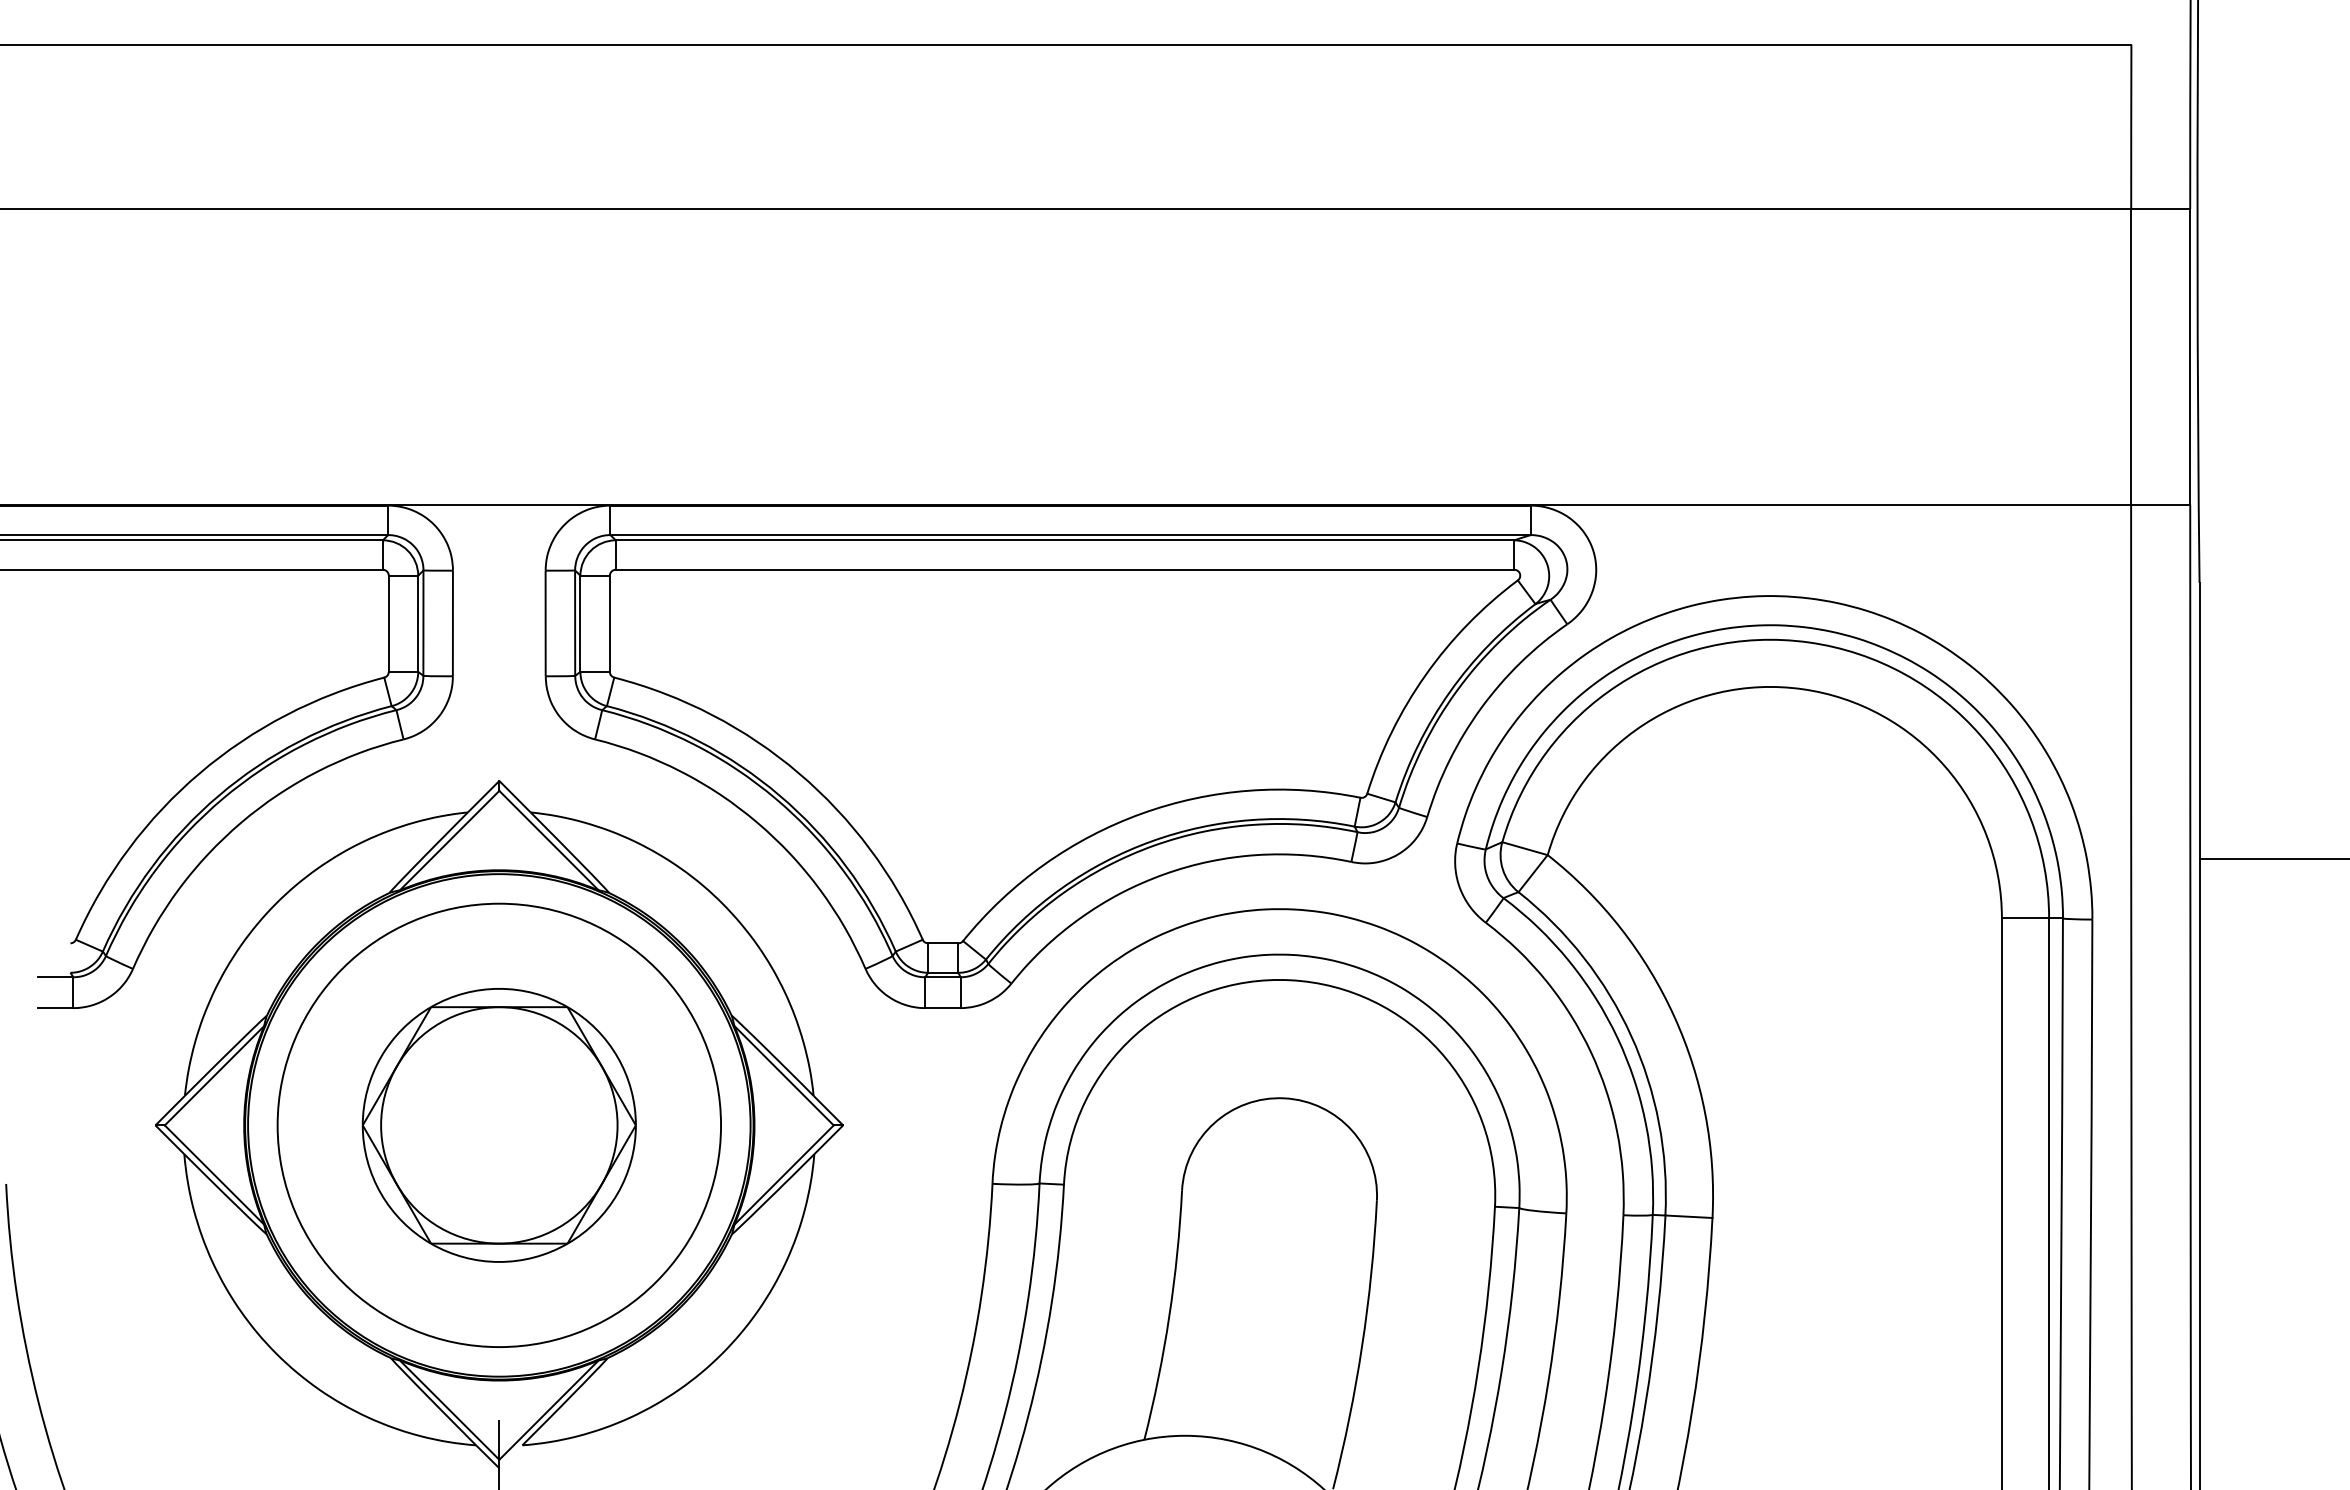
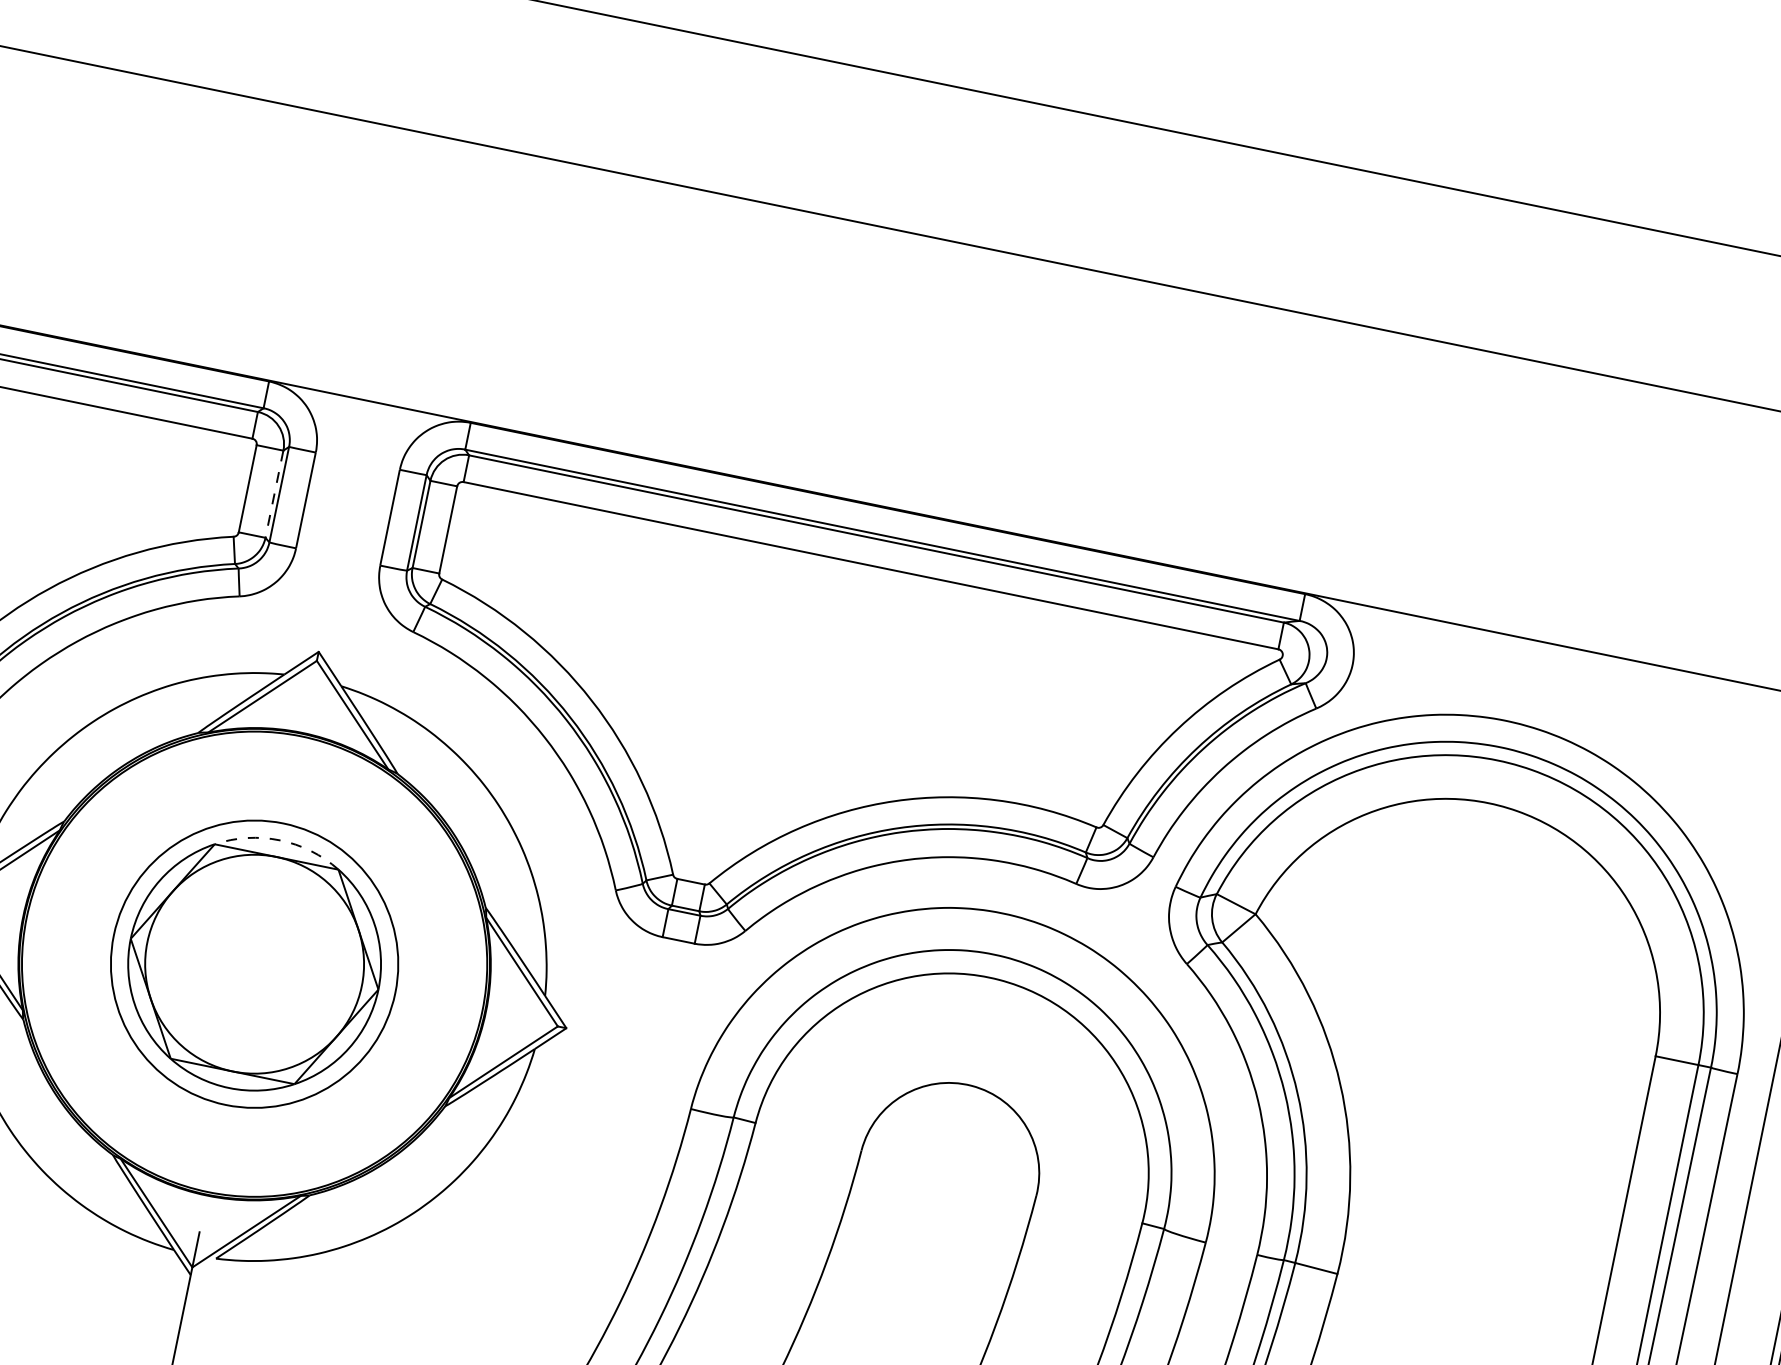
line: (418, 624) -> (274, 494), solid -> dashed
arc: (499, 988) -> (280, 840), solid -> dashed
circle: (499, 1125) -> (254, 964), size x0.7

